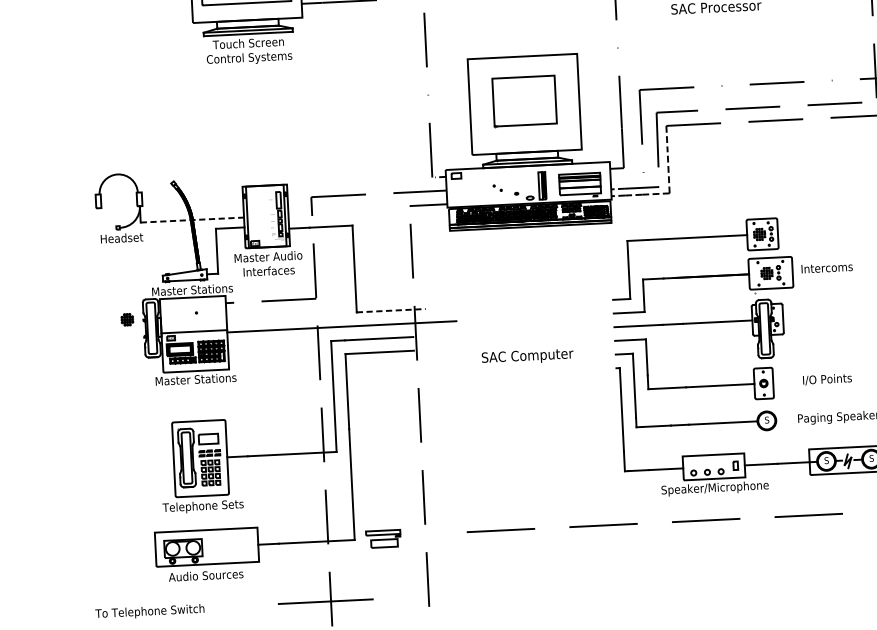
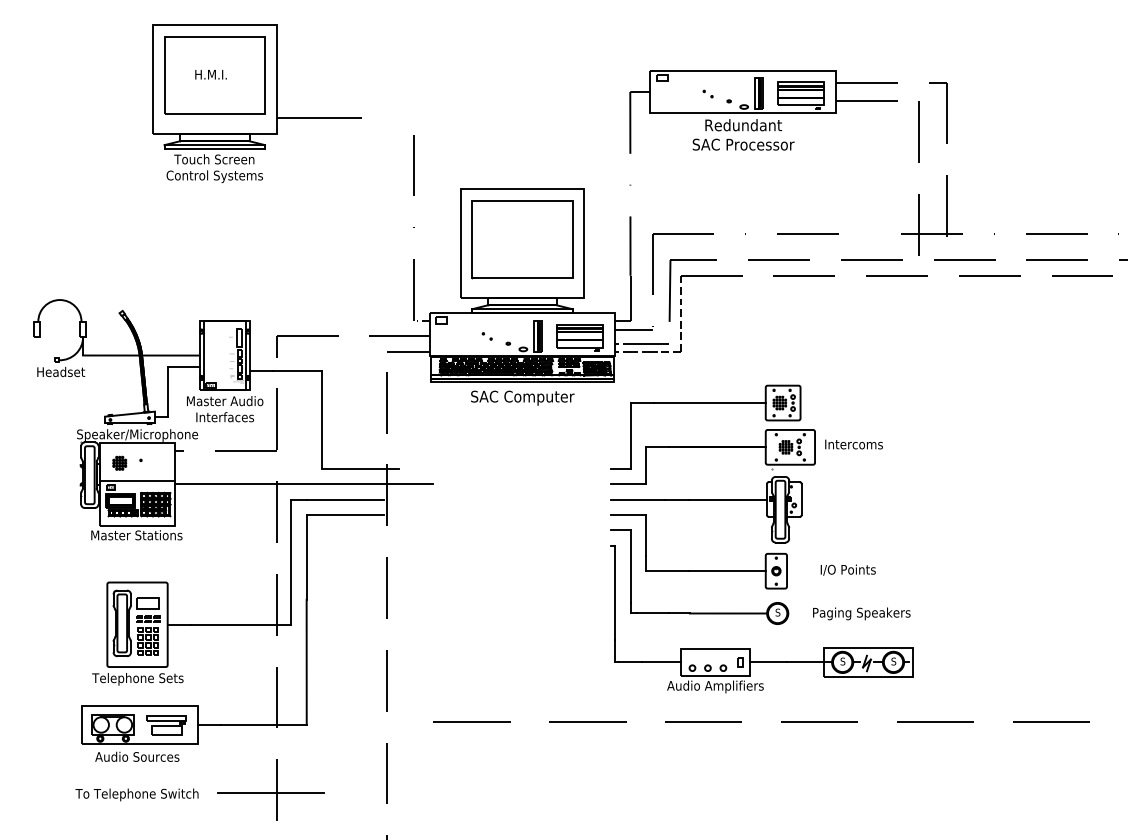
part: (524, 100) -> (522, 239), size x1.43
line: (626, 176) -> (633, 330), added
line: (192, 220) -> (141, 355), dashed -> solid
text: (192, 291) -> (137, 435), Master Stations -> Speaker/Microphone
line: (391, 310) -> (360, 468), dashed -> solid
part: (127, 319) -> (119, 462), moved
text: (527, 356) -> (522, 397), moved
text: (714, 488) -> (715, 686), Speaker/Microphone -> Audio Amplifiers
part: (383, 539) -> (166, 725), moved
text: (149, 611) -> (136, 794), moved

